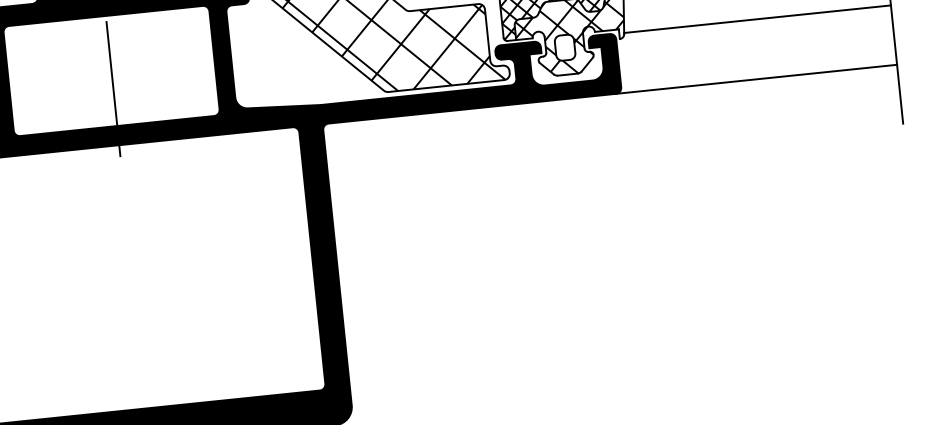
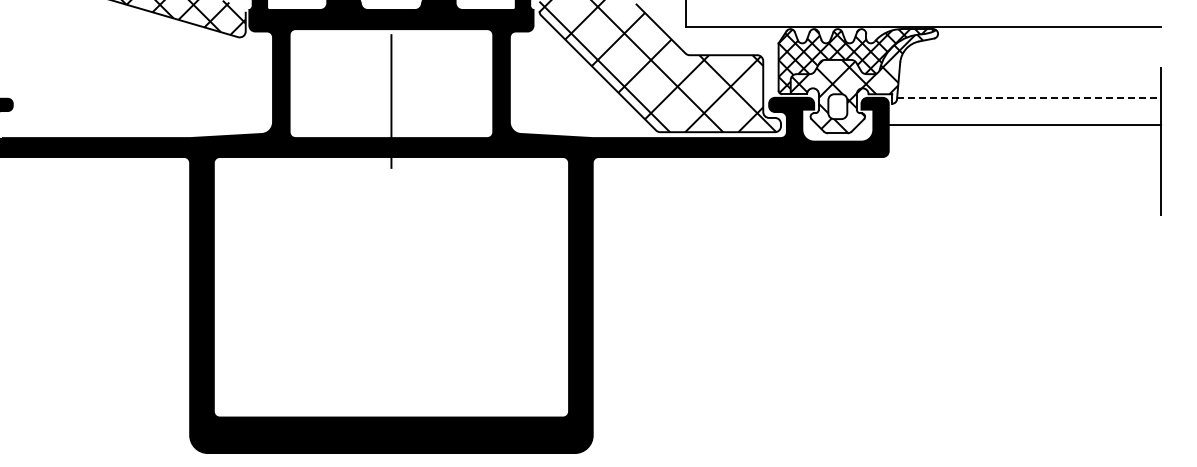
line: (757, 19) -> (1029, 98), solid -> dashed
line: (756, 79) -> (1021, 125), moved

